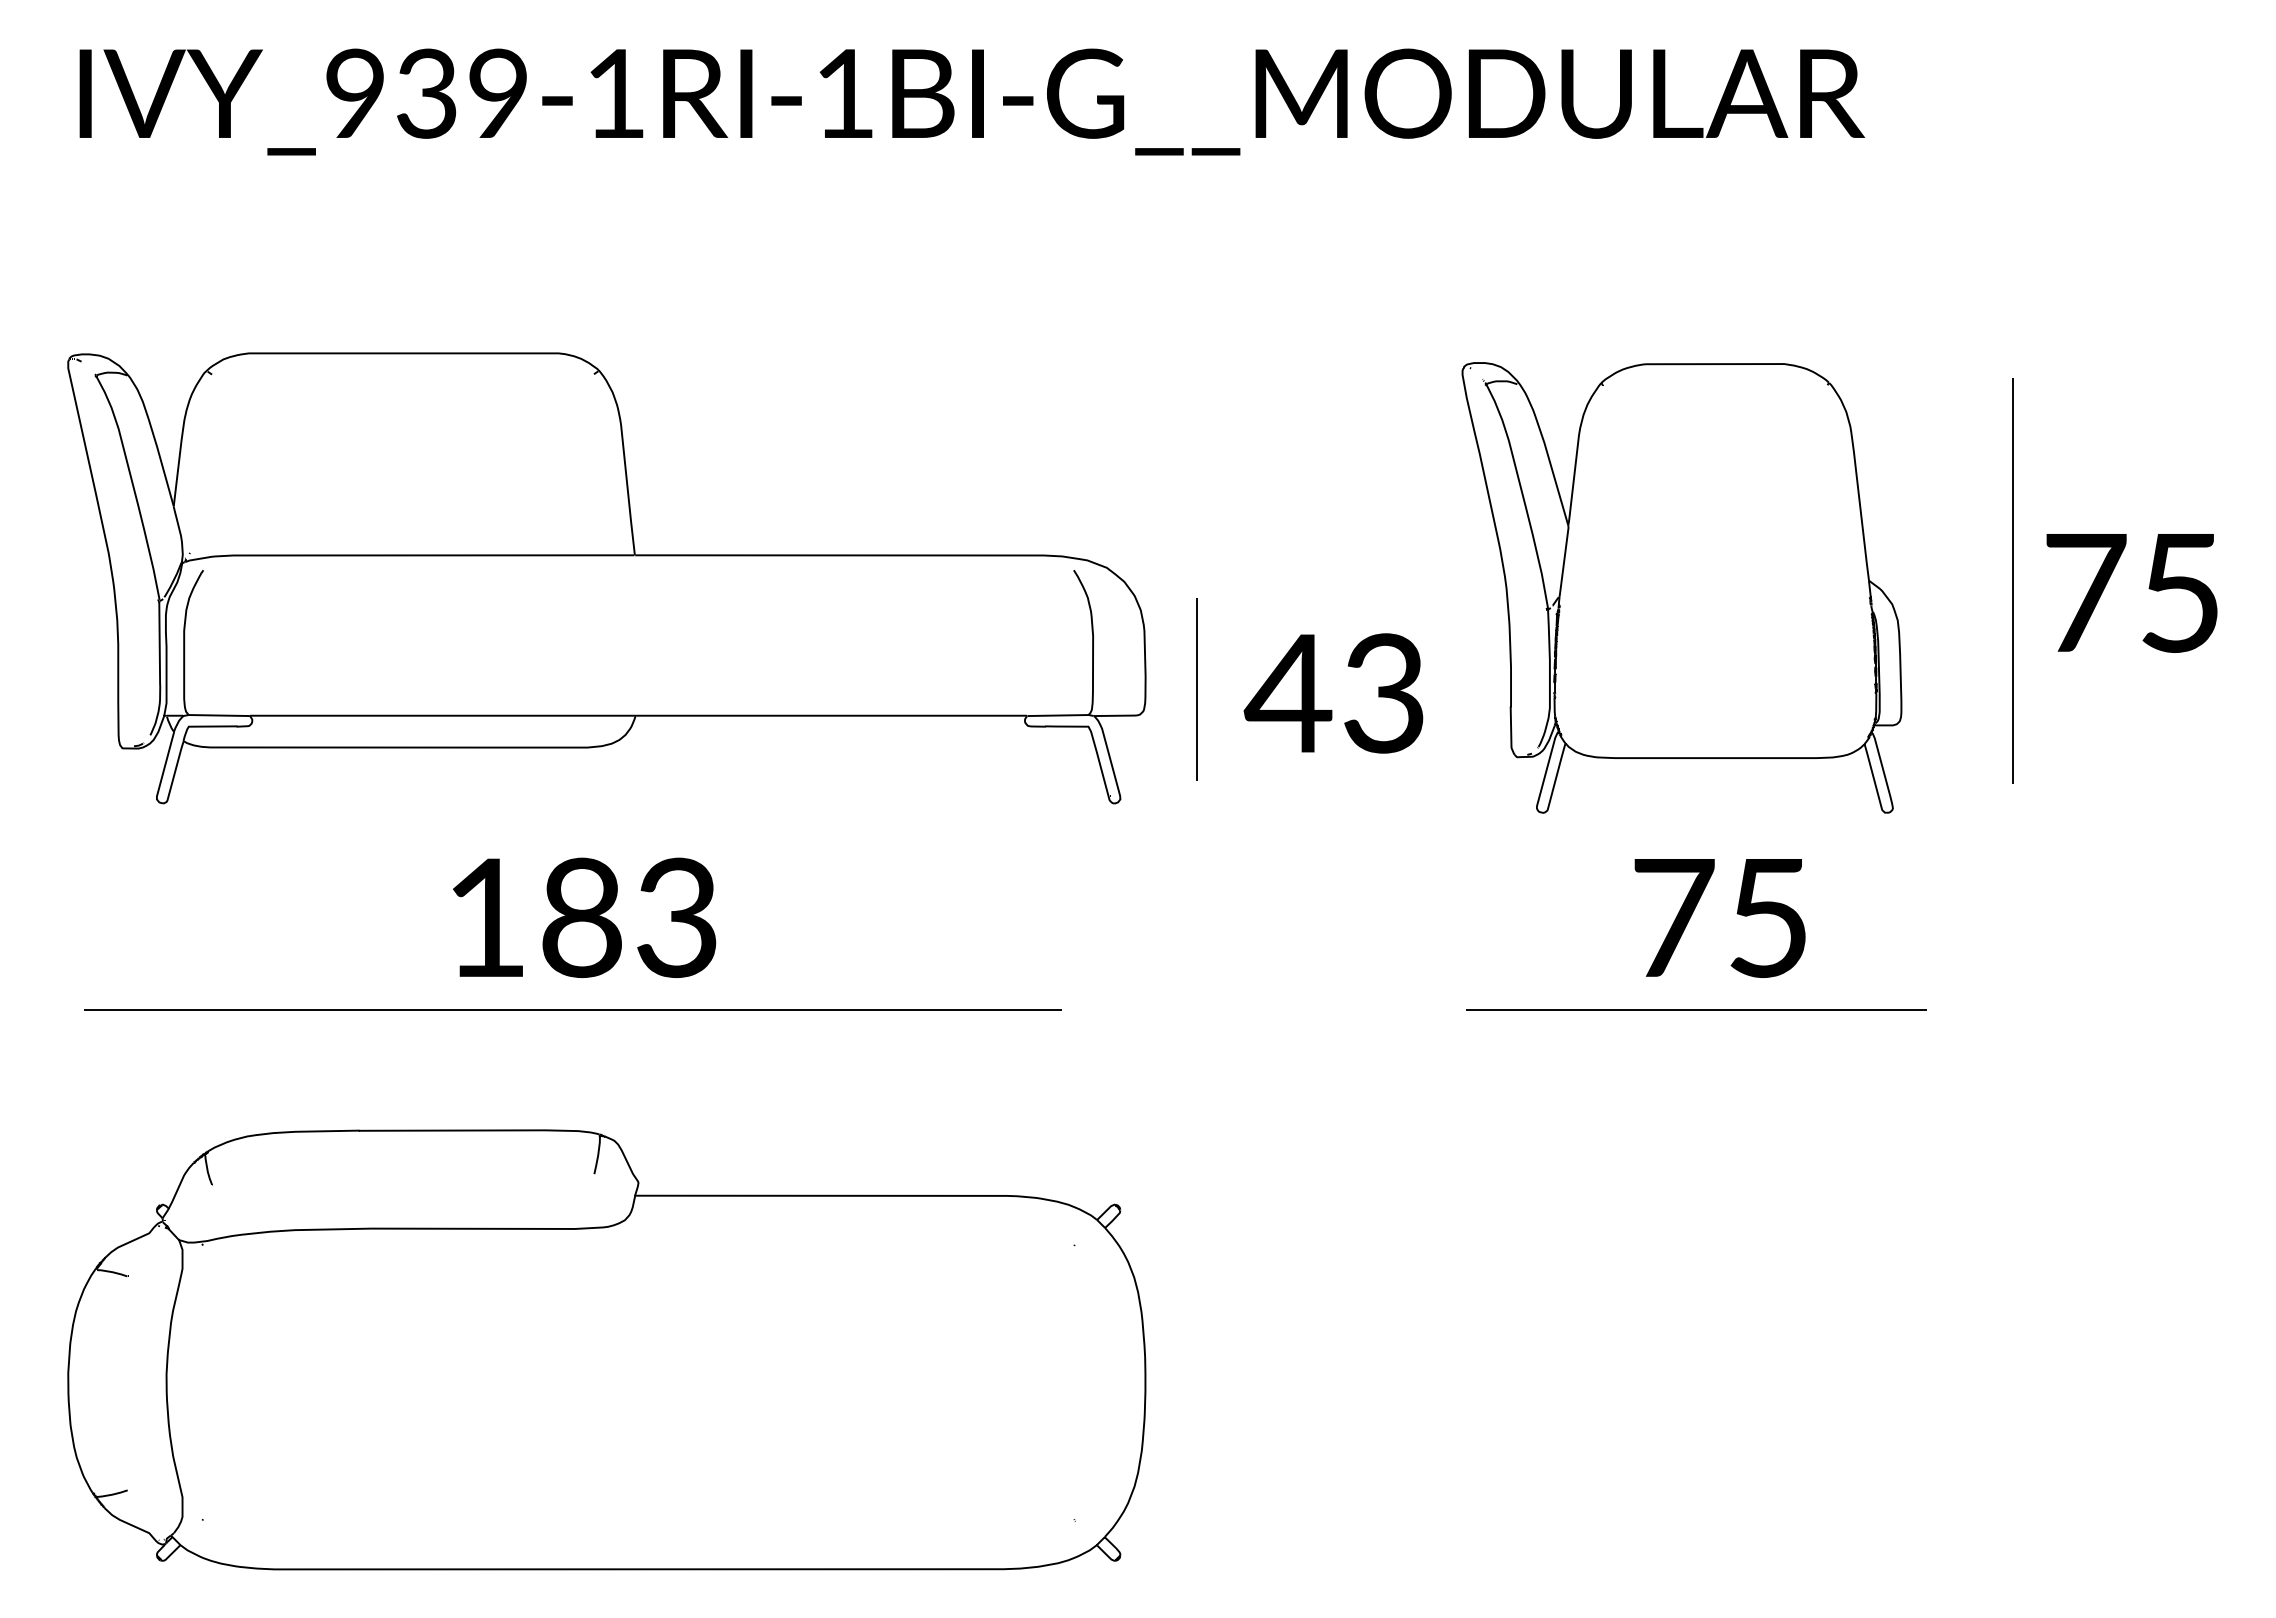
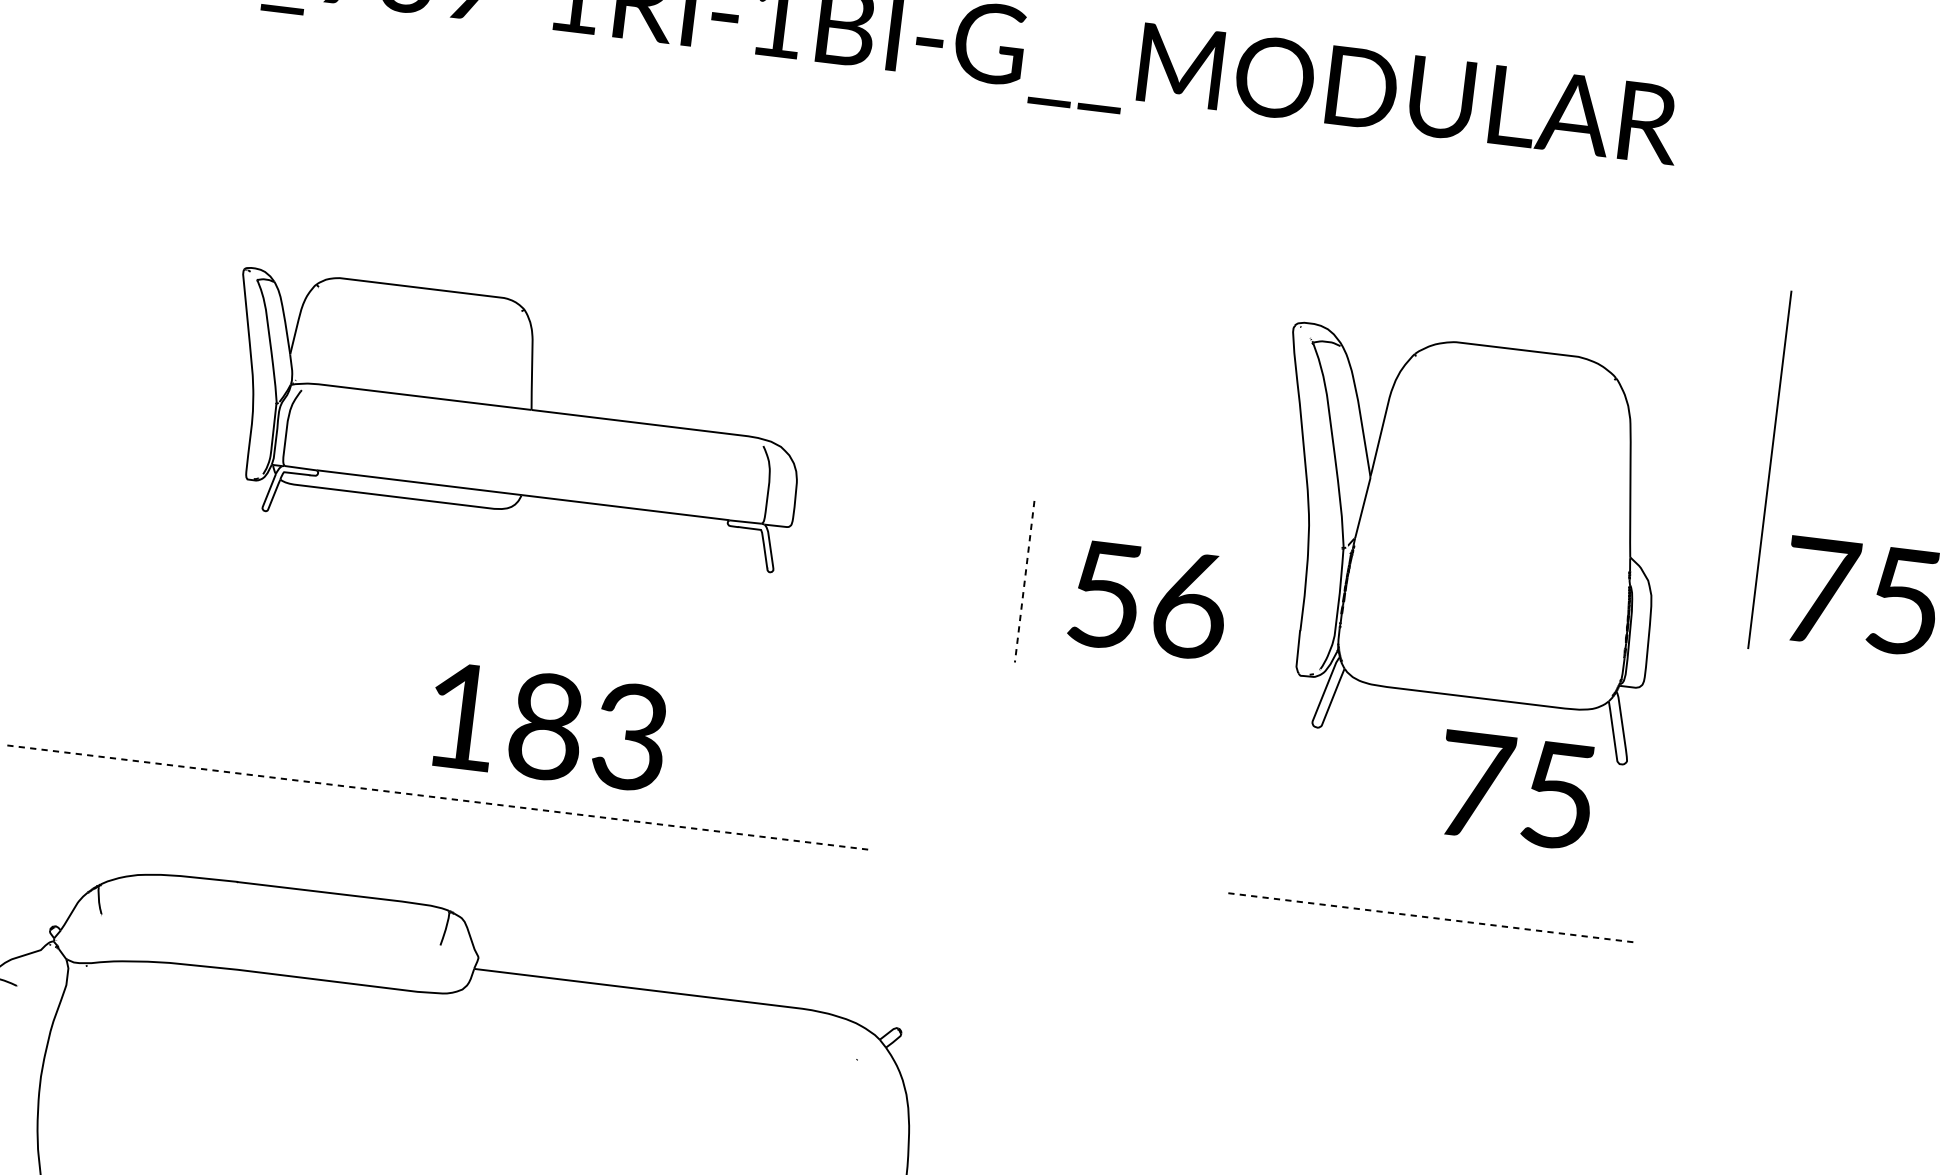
part: (606, 578) -> (514, 420), size x0.6
line: (2012, 580) -> (1769, 469), moved
line: (1196, 690) -> (1024, 582), solid -> dashed
text: (1334, 693) -> (1145, 599), 43 -> 56
text: (584, 917) -> (548, 726), moved
text: (1719, 918) -> (1515, 790), moved
line: (573, 1009) -> (439, 797), solid -> dashed
line: (1696, 1009) -> (1431, 917), solid -> dashed

